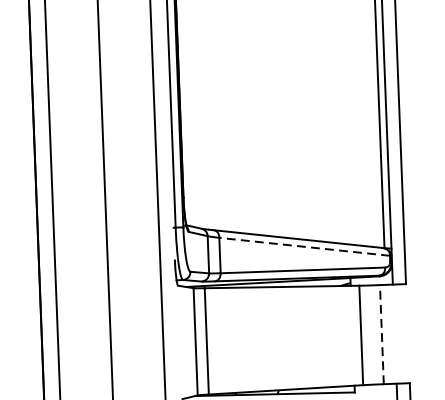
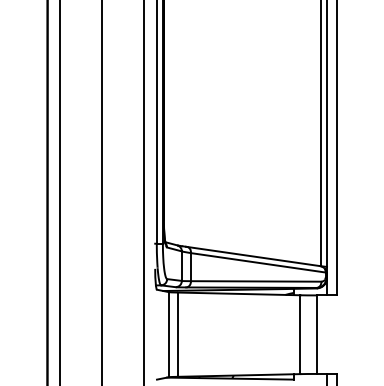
line: (304, 246) -> (258, 262), dashed -> solid
line: (381, 334) -> (316, 334), dashed -> solid

